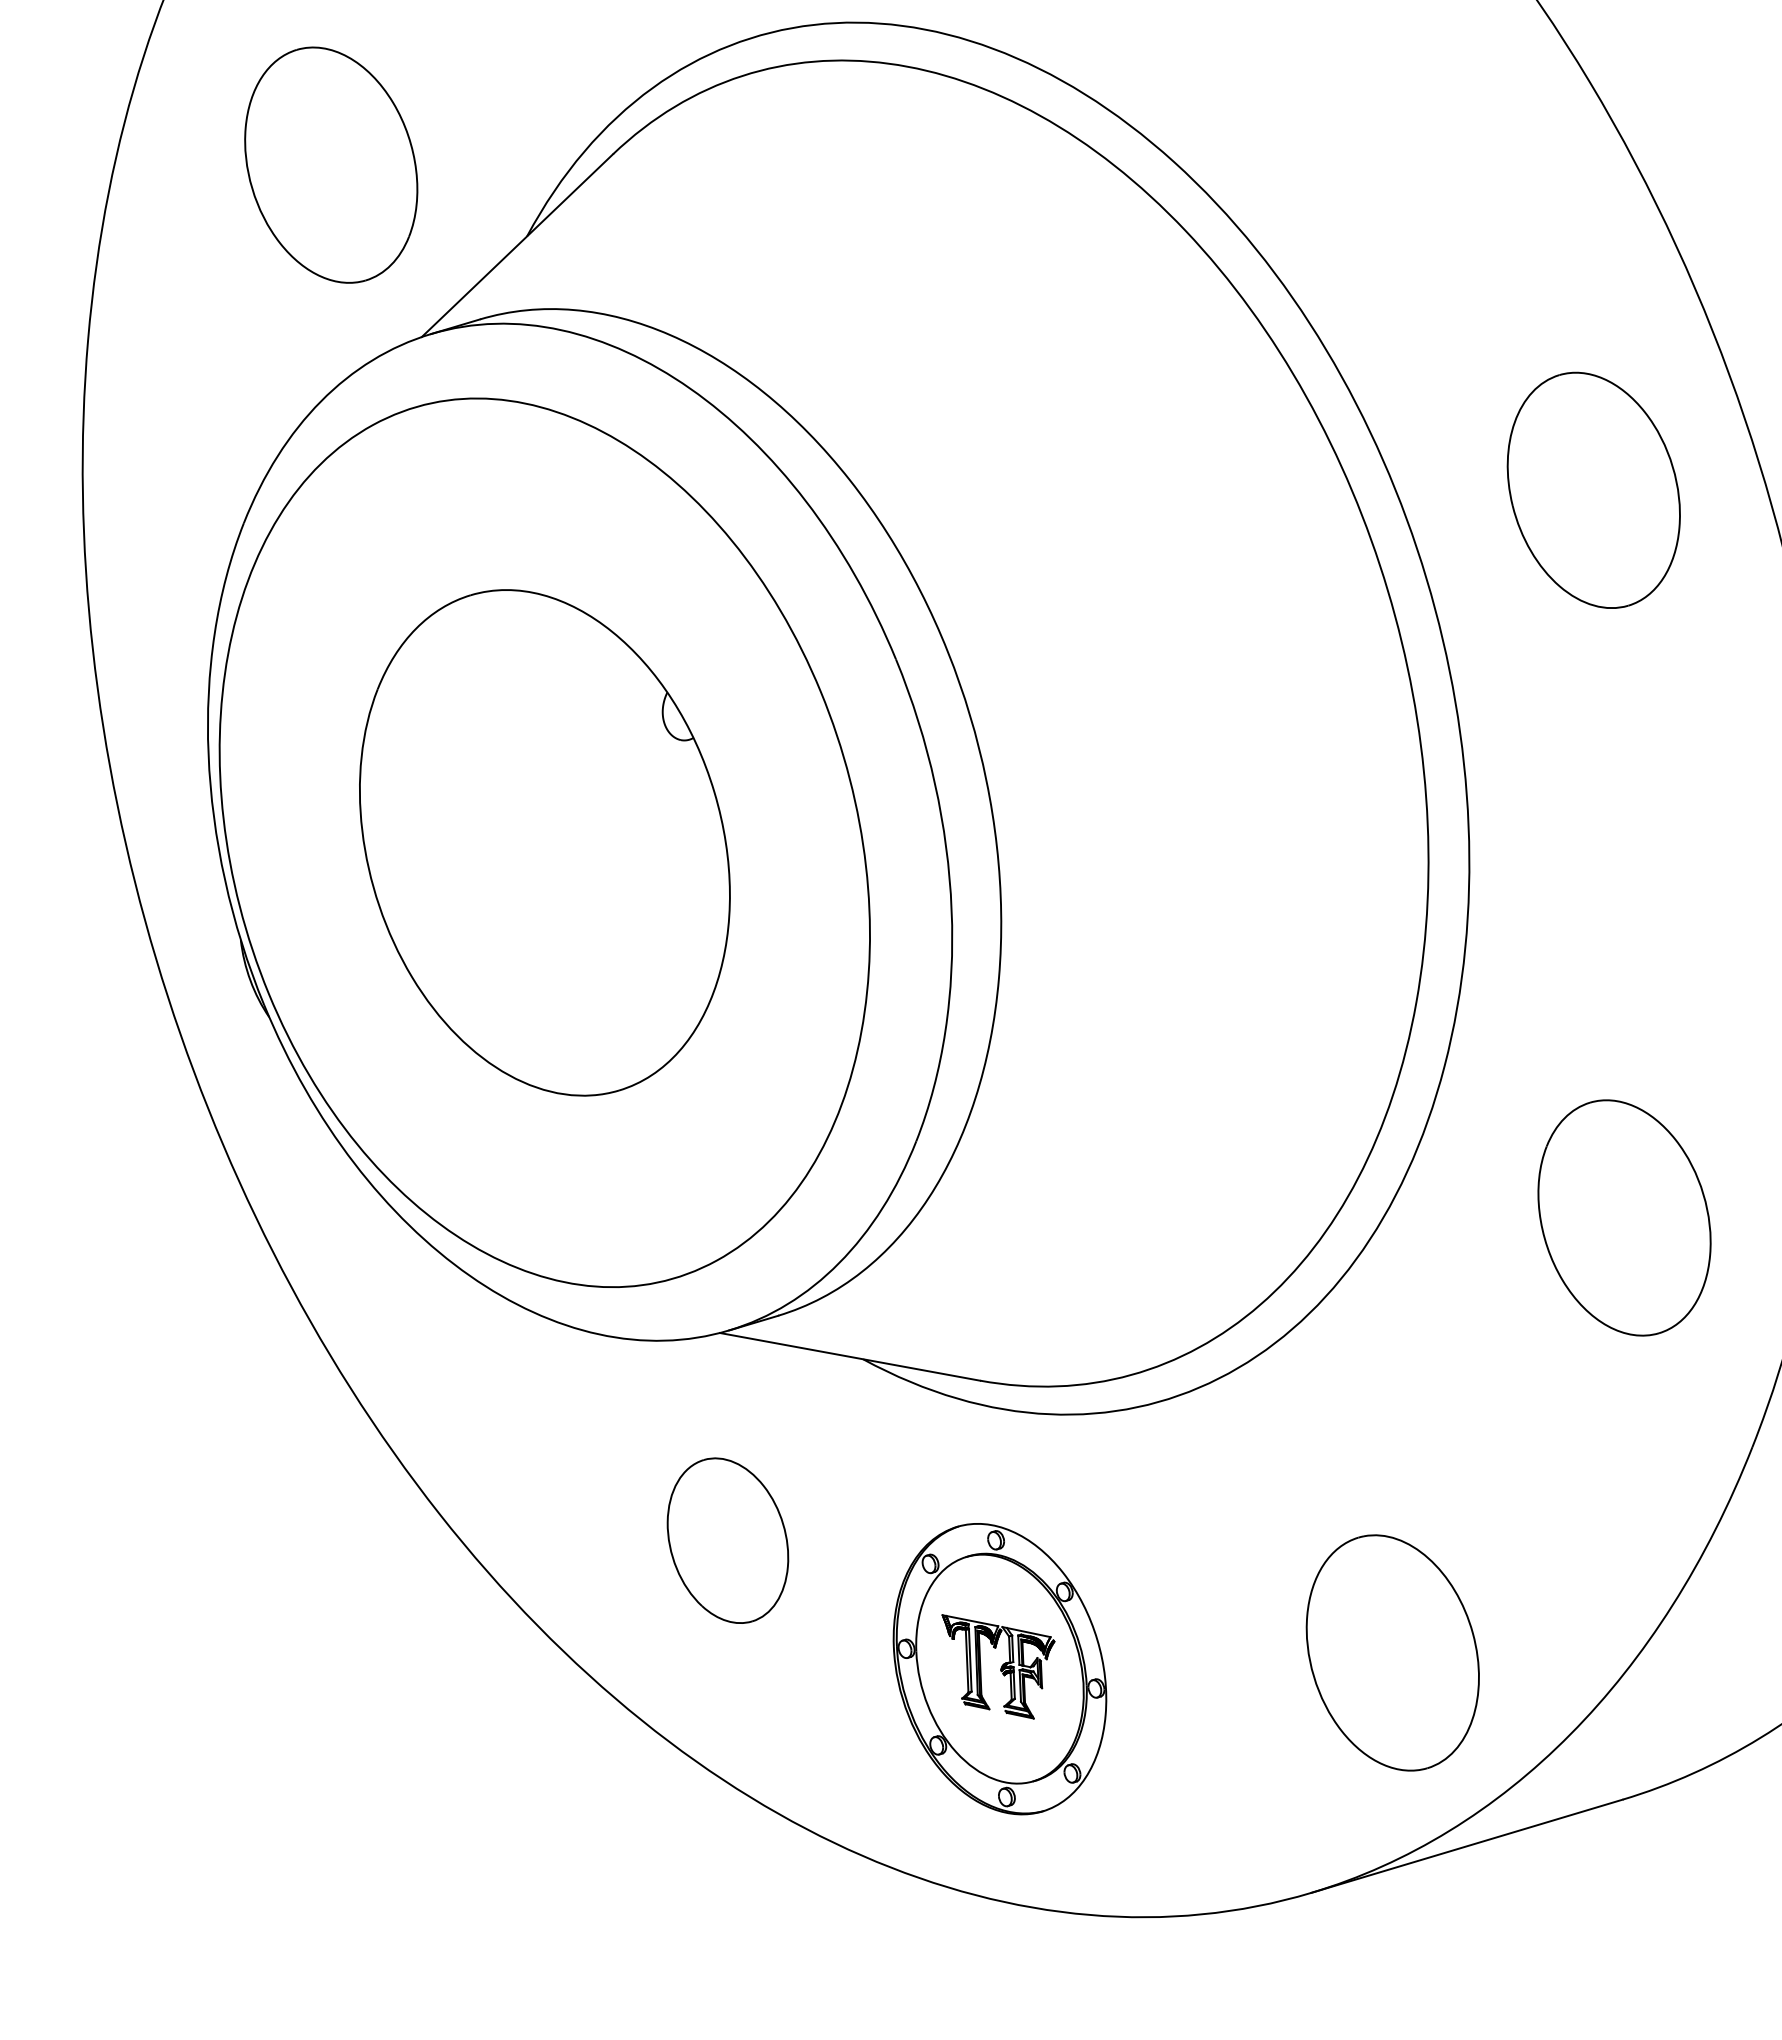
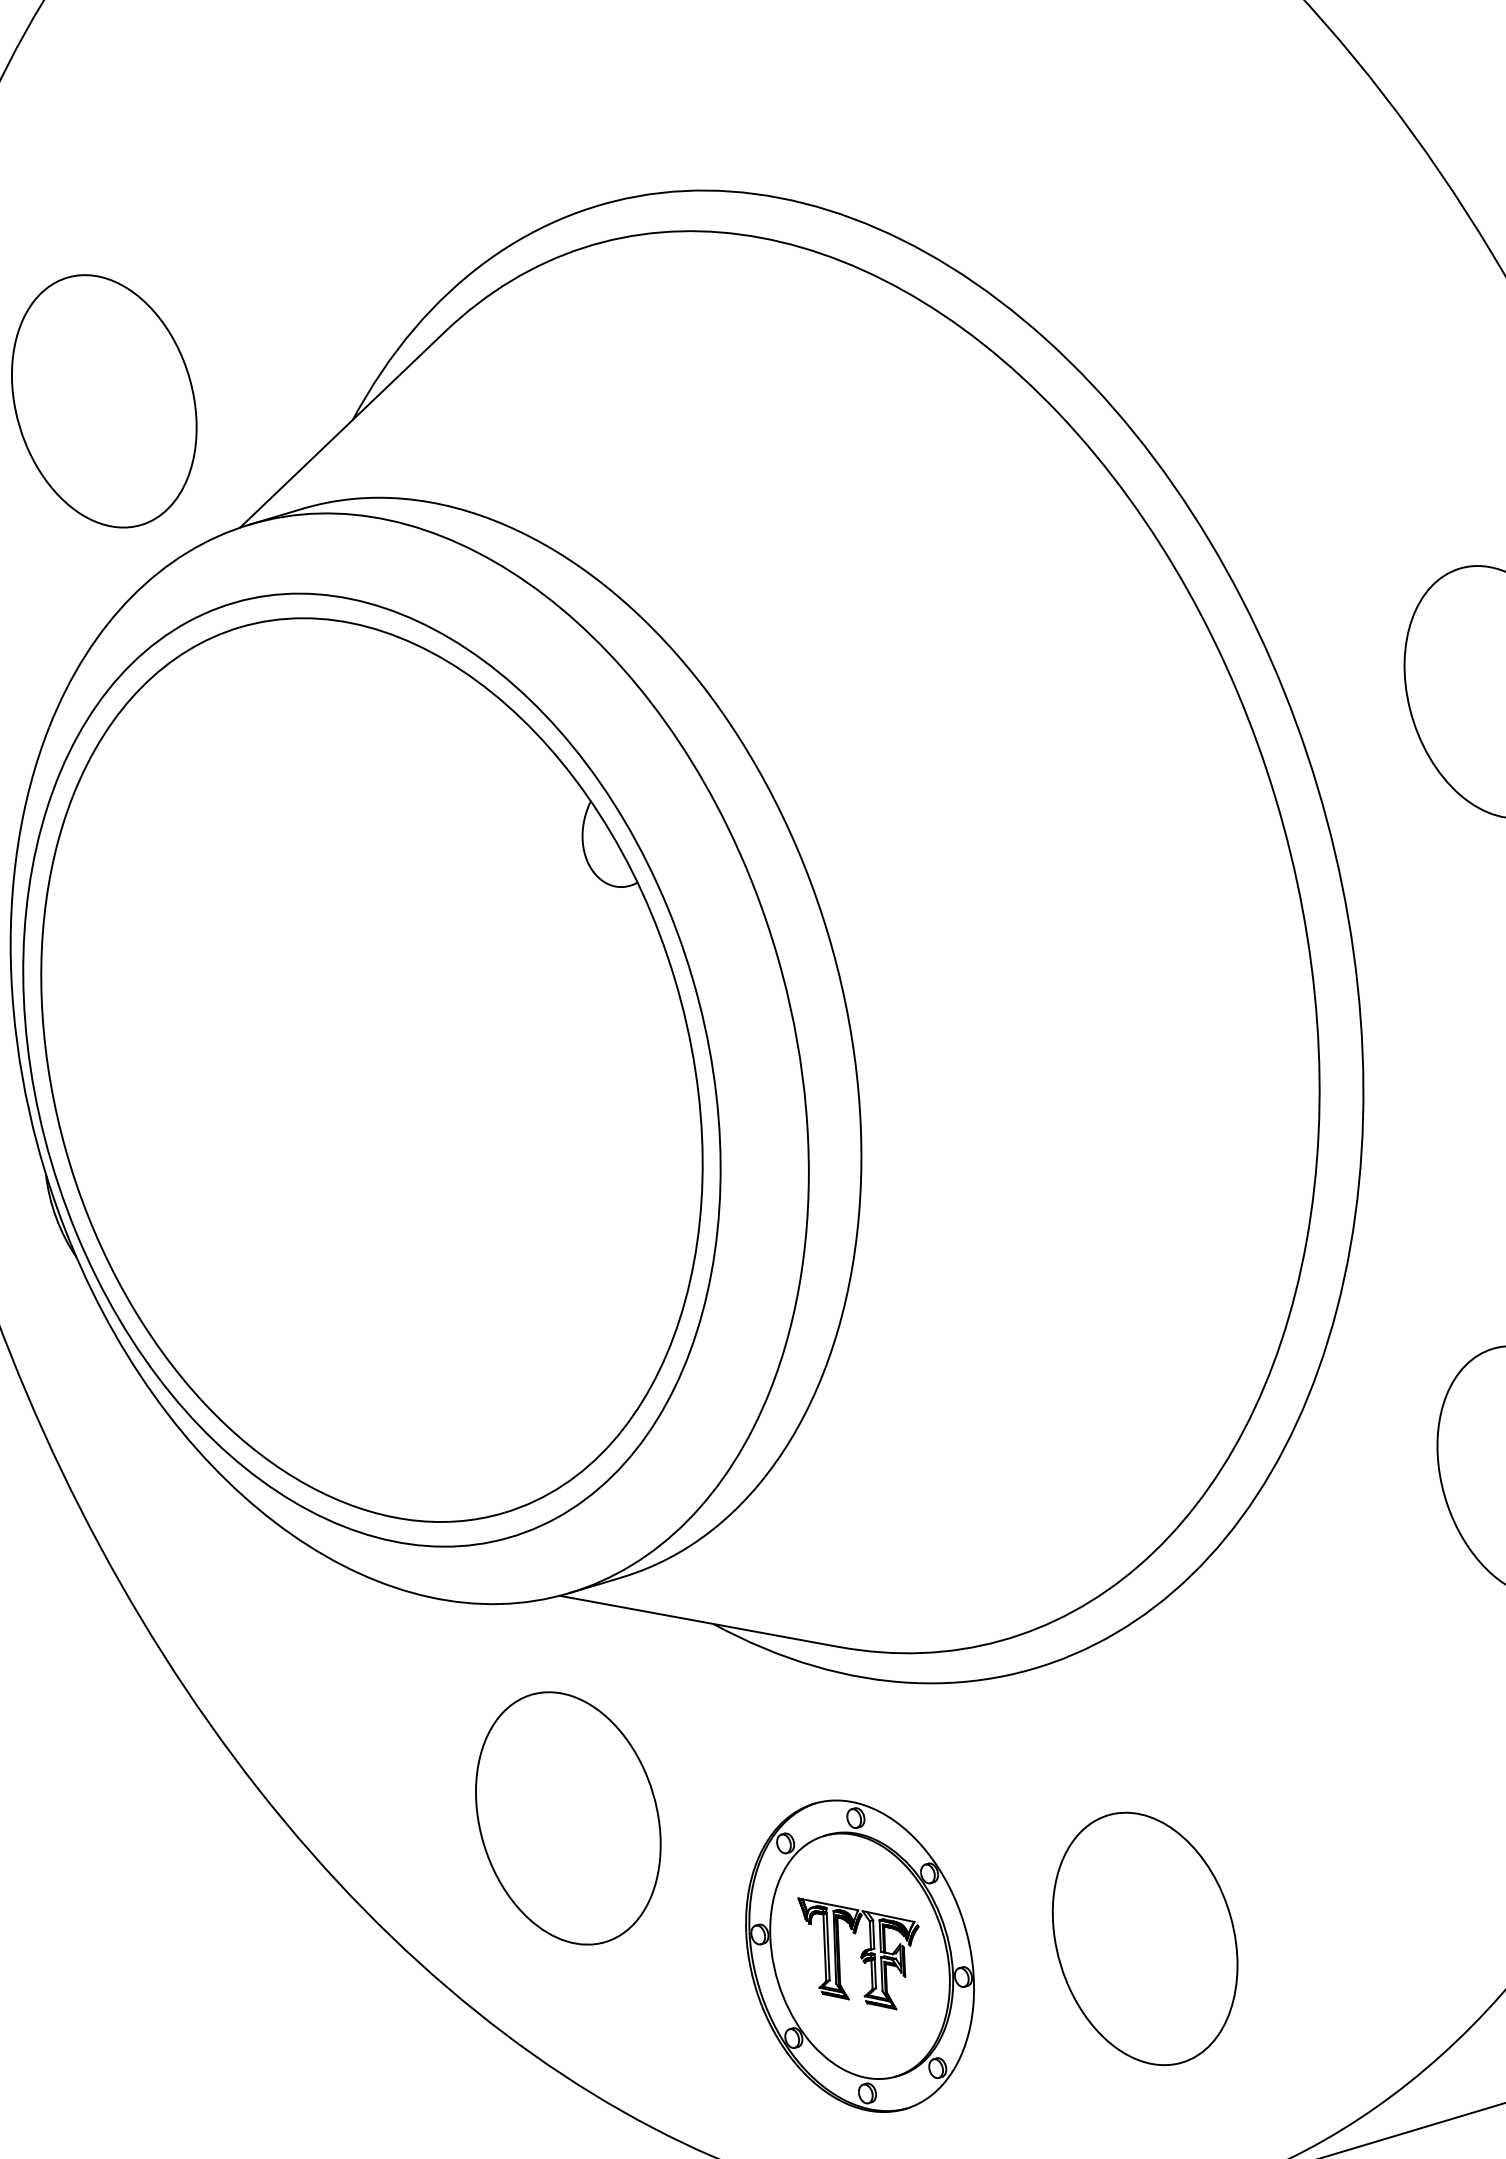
part: (331, 164) -> (104, 400), moved
part: (544, 842) -> (371, 1069), size x1.67
part: (727, 1540) -> (567, 1818), size x1.43
part: (1392, 1652) -> (1144, 1938), moved

